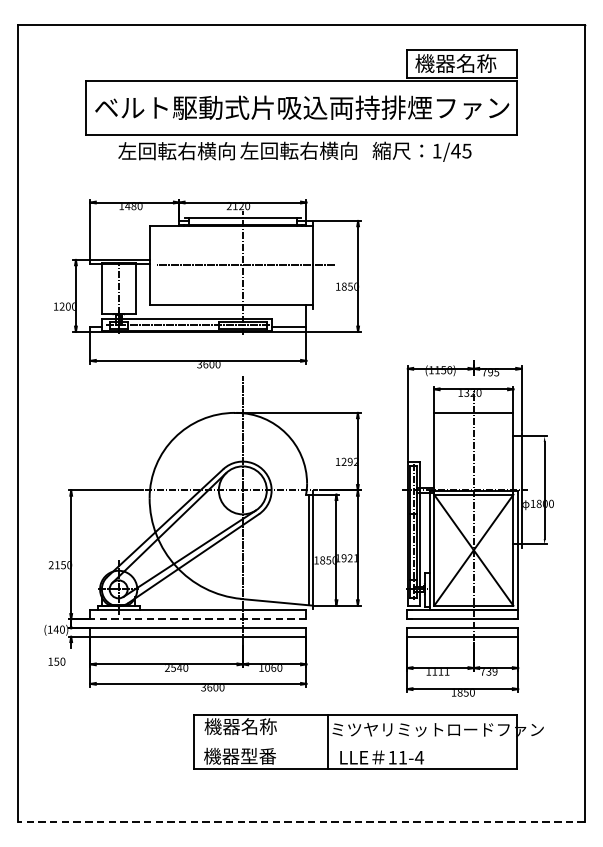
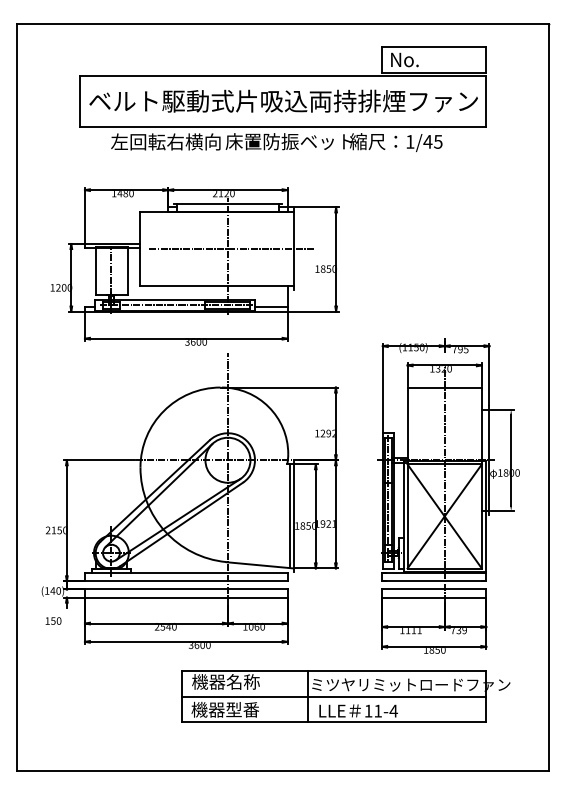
text: (455, 63) -> (427, 59), 機器名称 -> No.
text: (307, 150) -> (288, 141), 左回転右横向 -> 床置防振ベット
line: (197, 619) -> (185, 581), dashed -> solid
line: (355, 742) -> (333, 696), added
line: (300, 822) -> (282, 771), dashed -> solid

